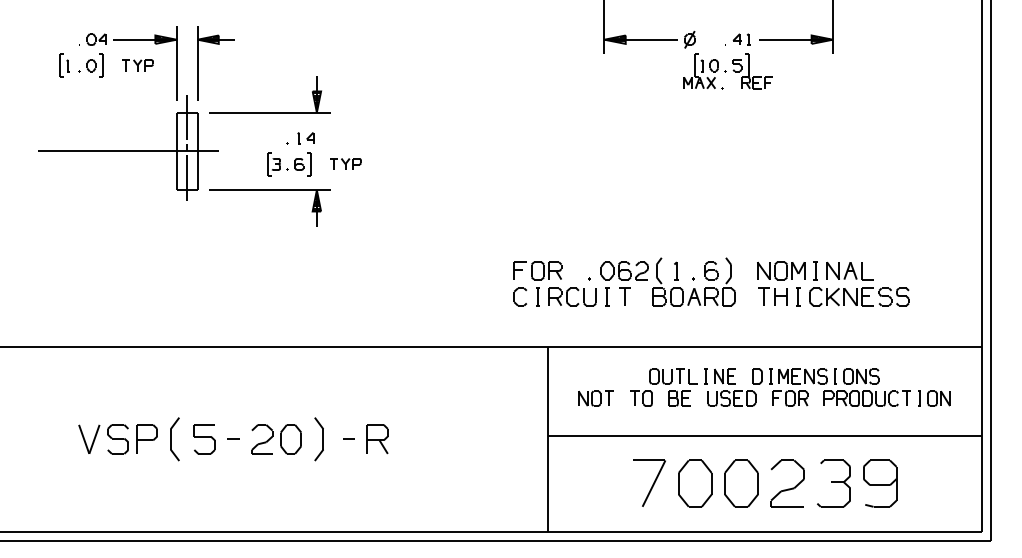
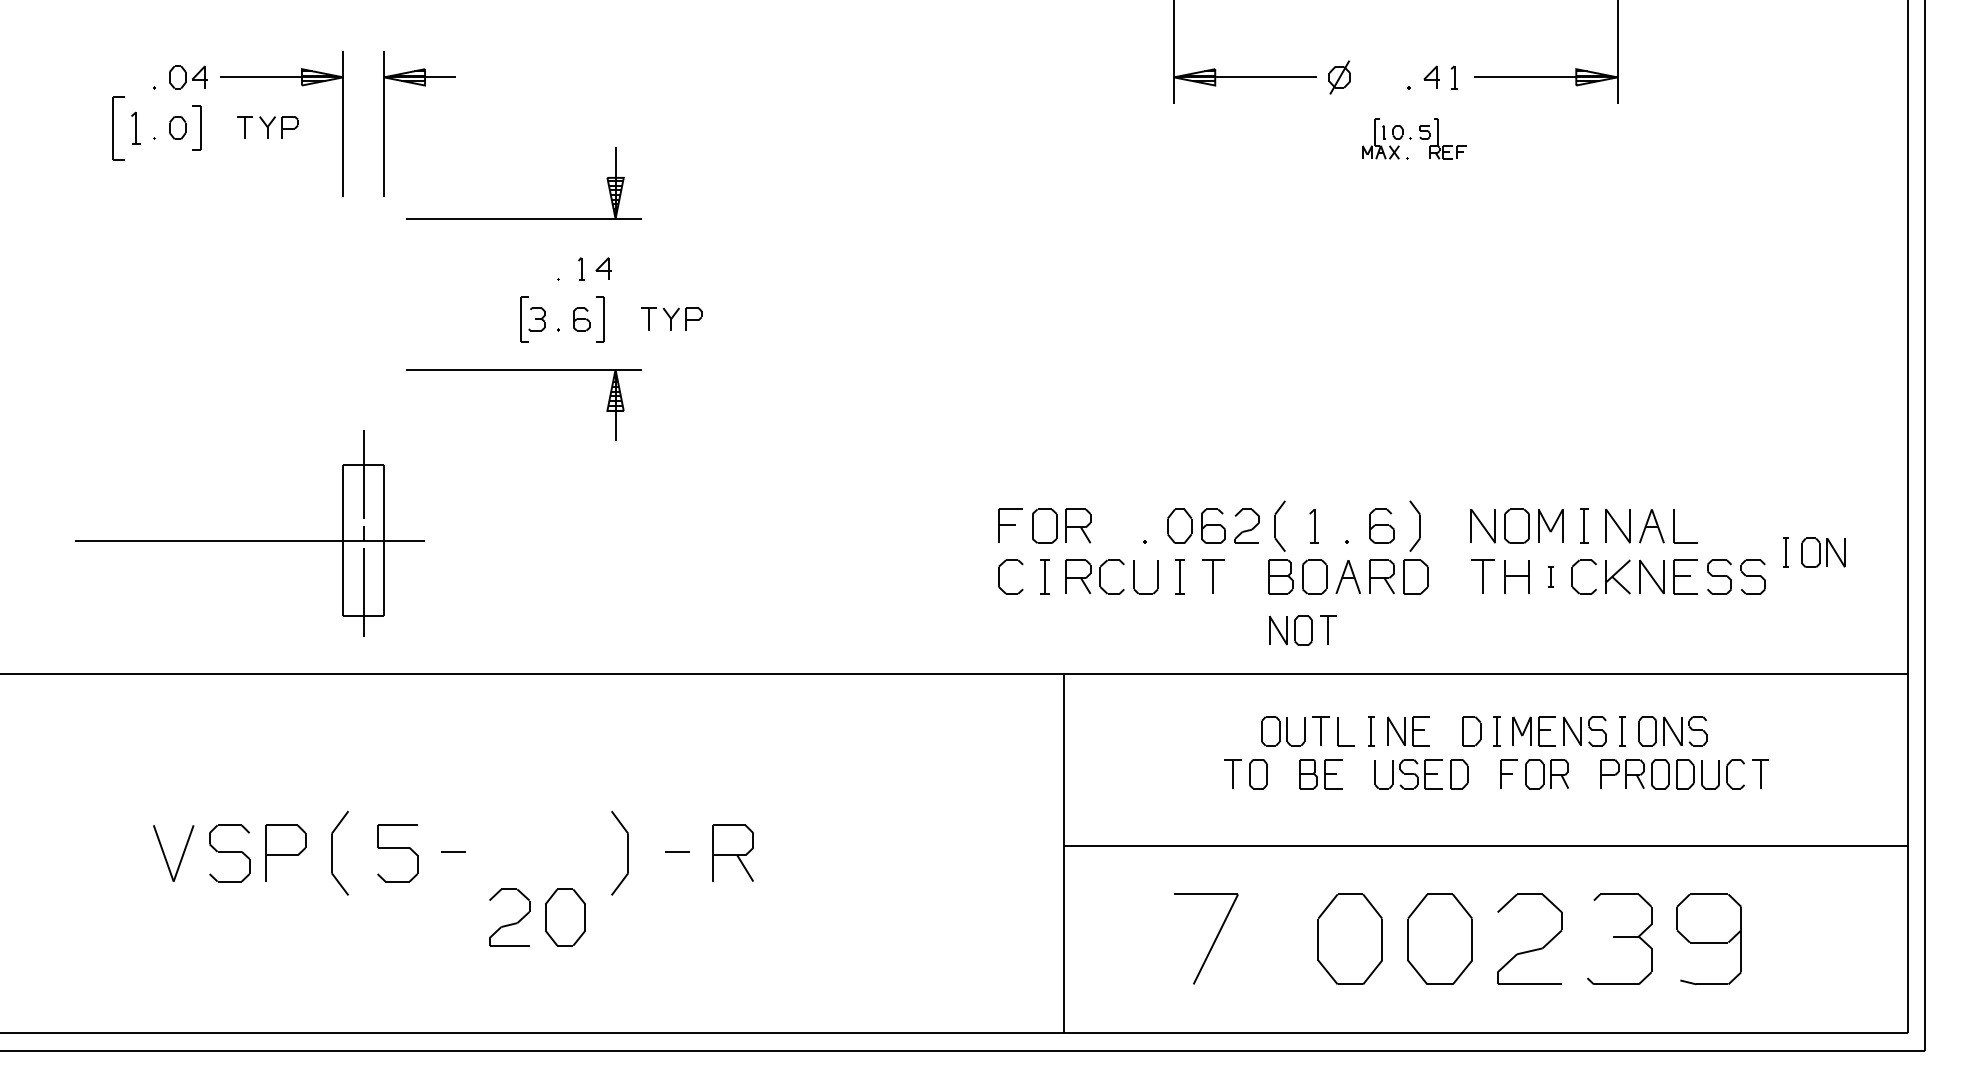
part: (64, 65) -> (125, 127), size x1.4
part: (727, 71) -> (1412, 139), size x0.6
part: (128, 147) -> (249, 533), moved
part: (798, 296) -> (1550, 575), size x0.6
part: (595, 398) -> (1302, 630), moved
part: (934, 398) -> (1814, 552), moved
part: (276, 439) -> (537, 917), moved
part: (649, 482) -> (1207, 937), moved

